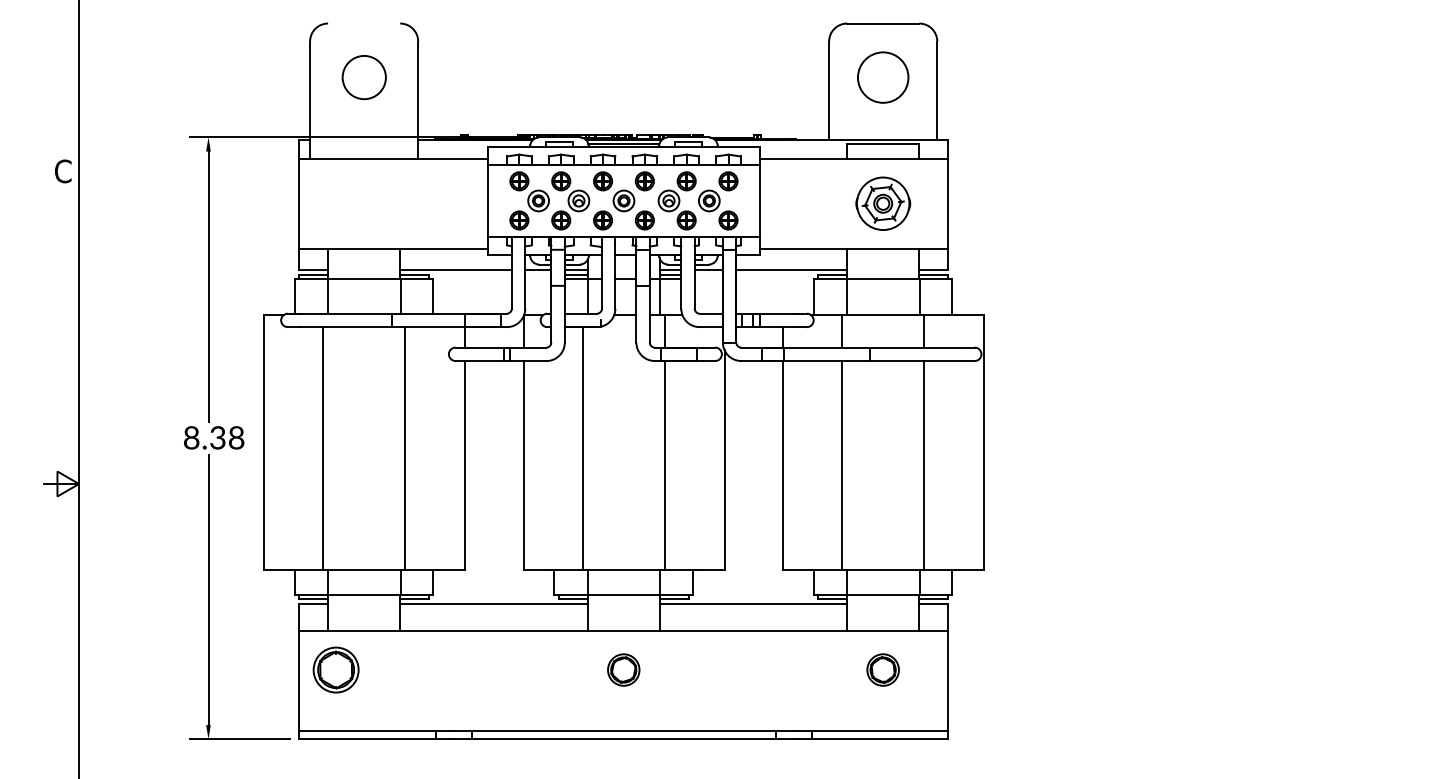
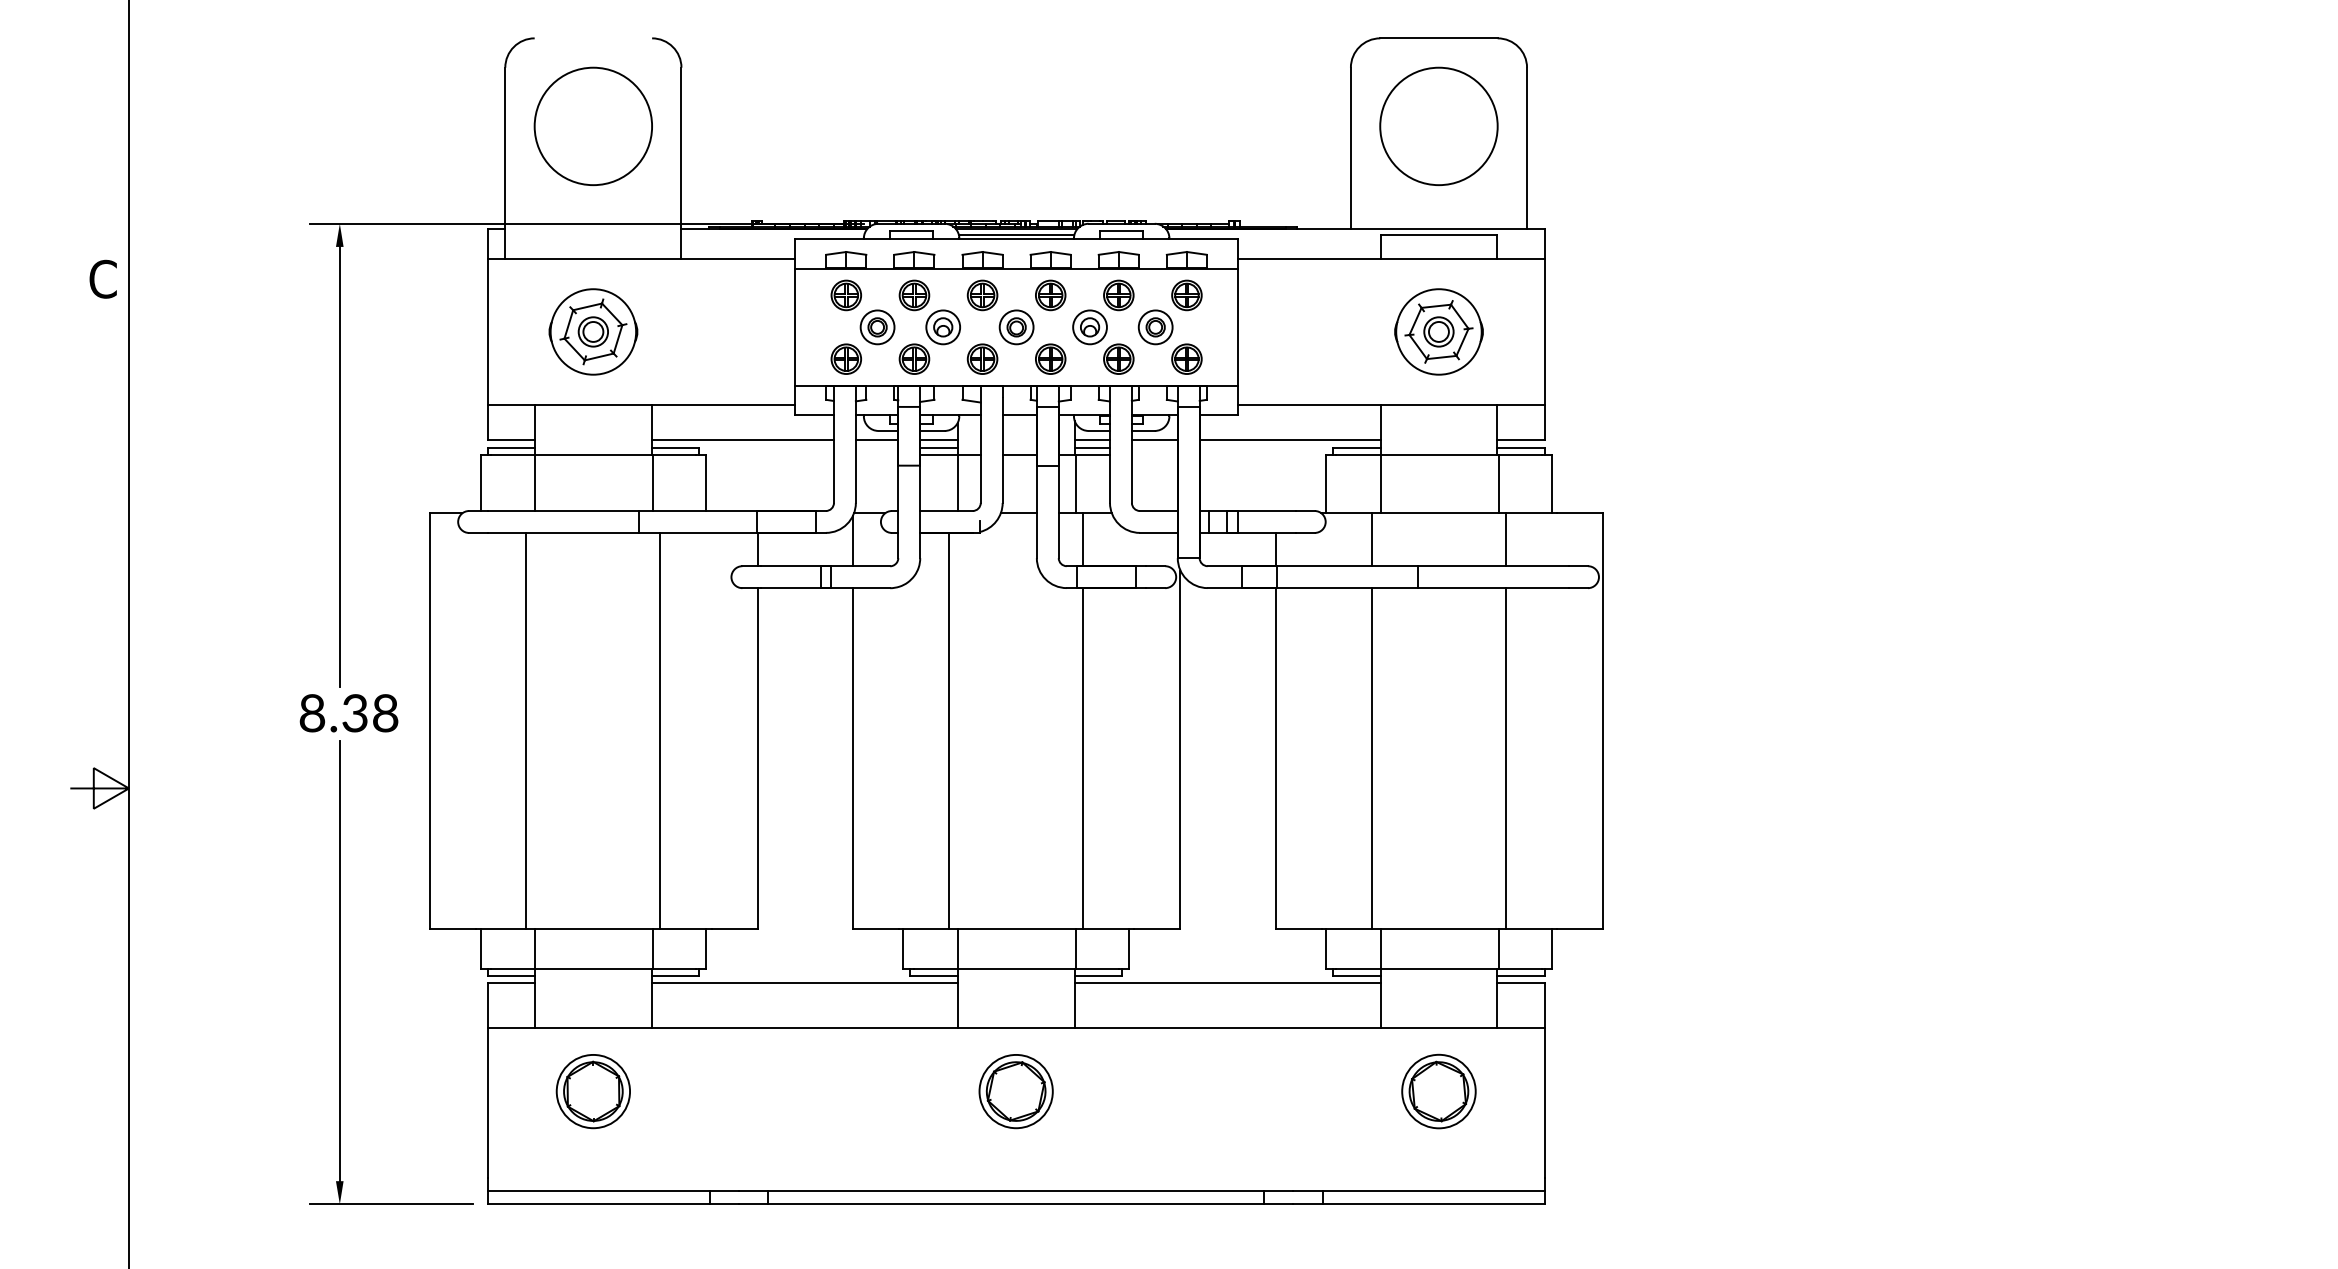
circle: (364, 77) -> (593, 126), size x1.67
circle: (883, 77) -> (1439, 126), size x1.43
part: (363, 203) -> (592, 331), added
part: (335, 669) -> (592, 1090), moved
part: (623, 669) -> (1015, 1090), size x1.43
part: (882, 669) -> (1437, 1090), size x1.43

